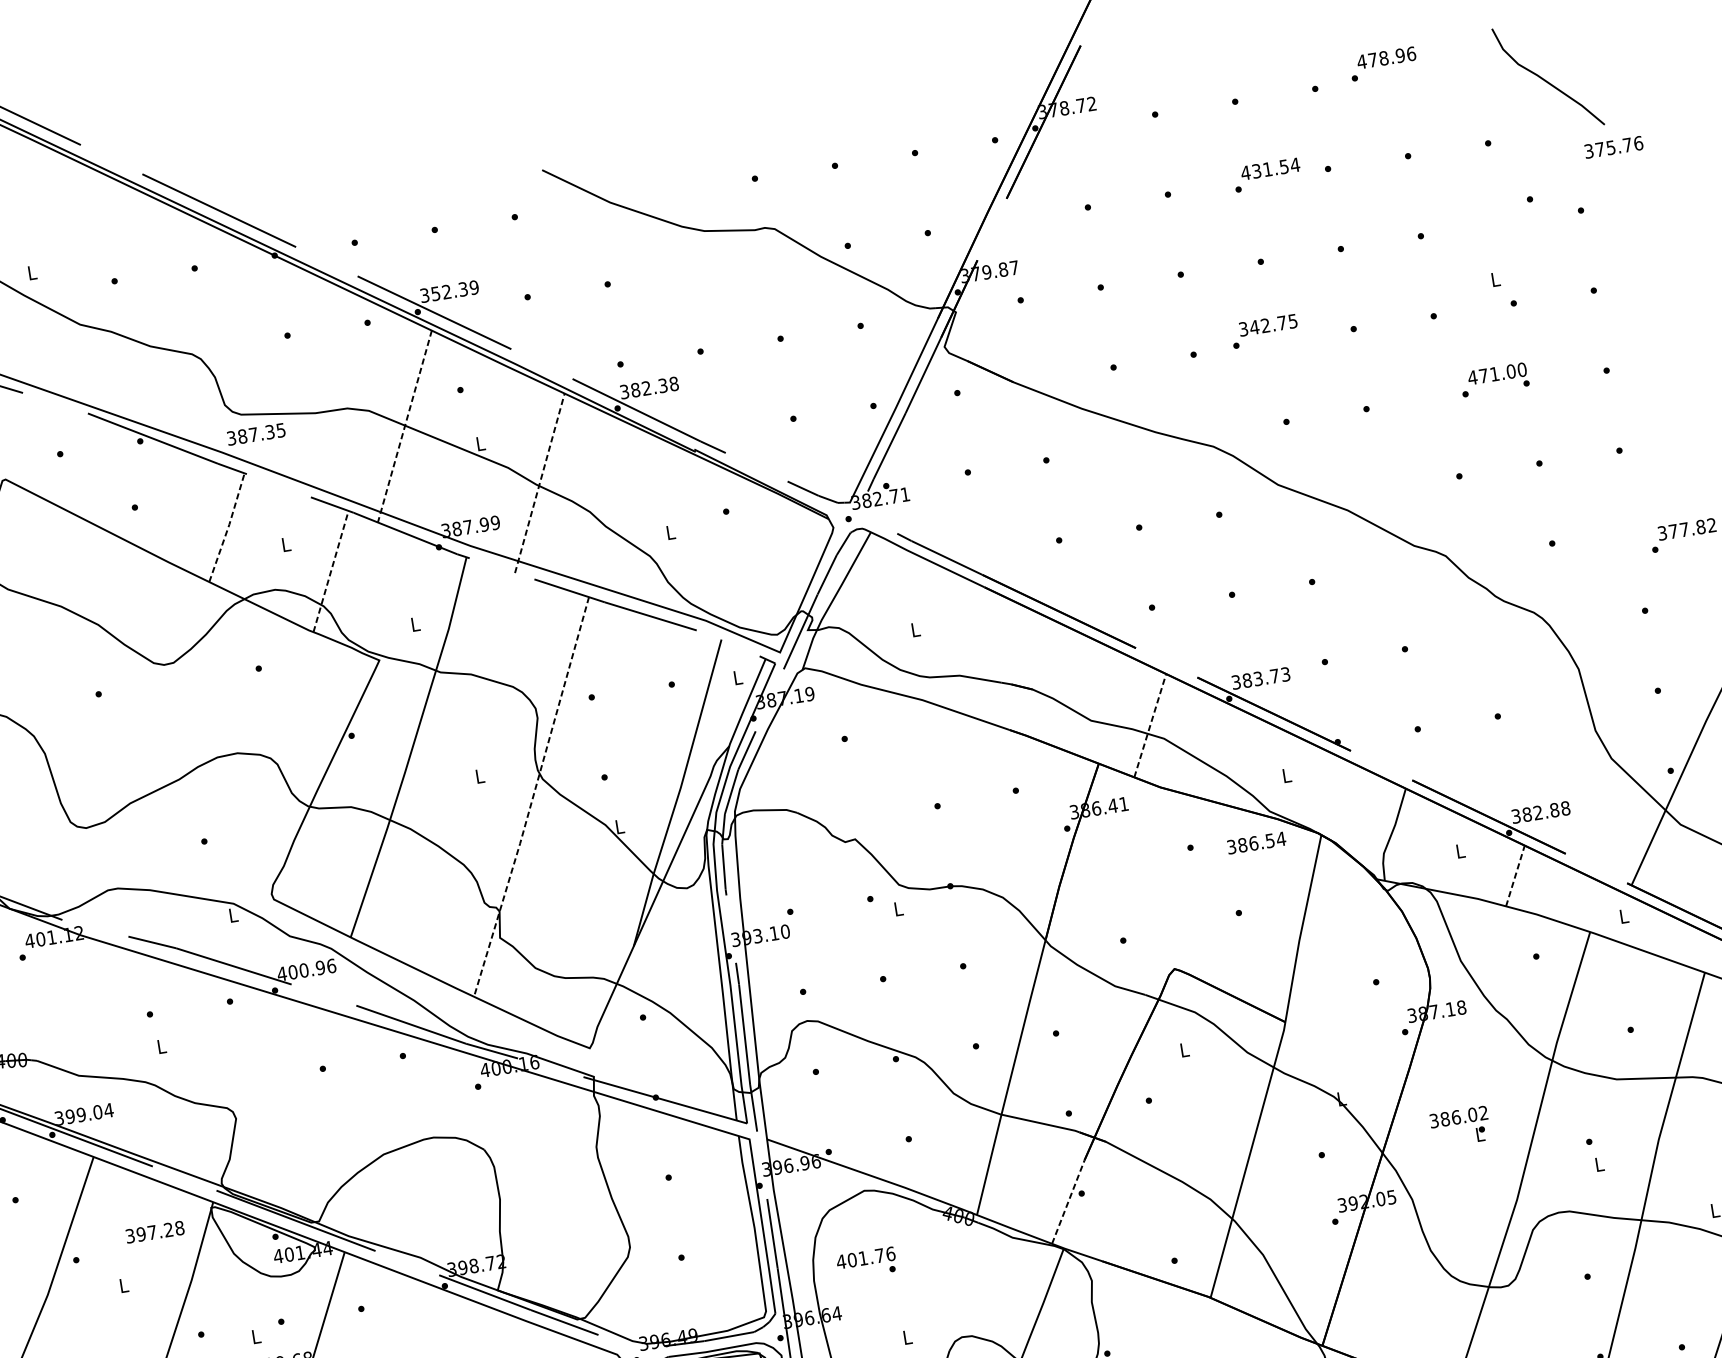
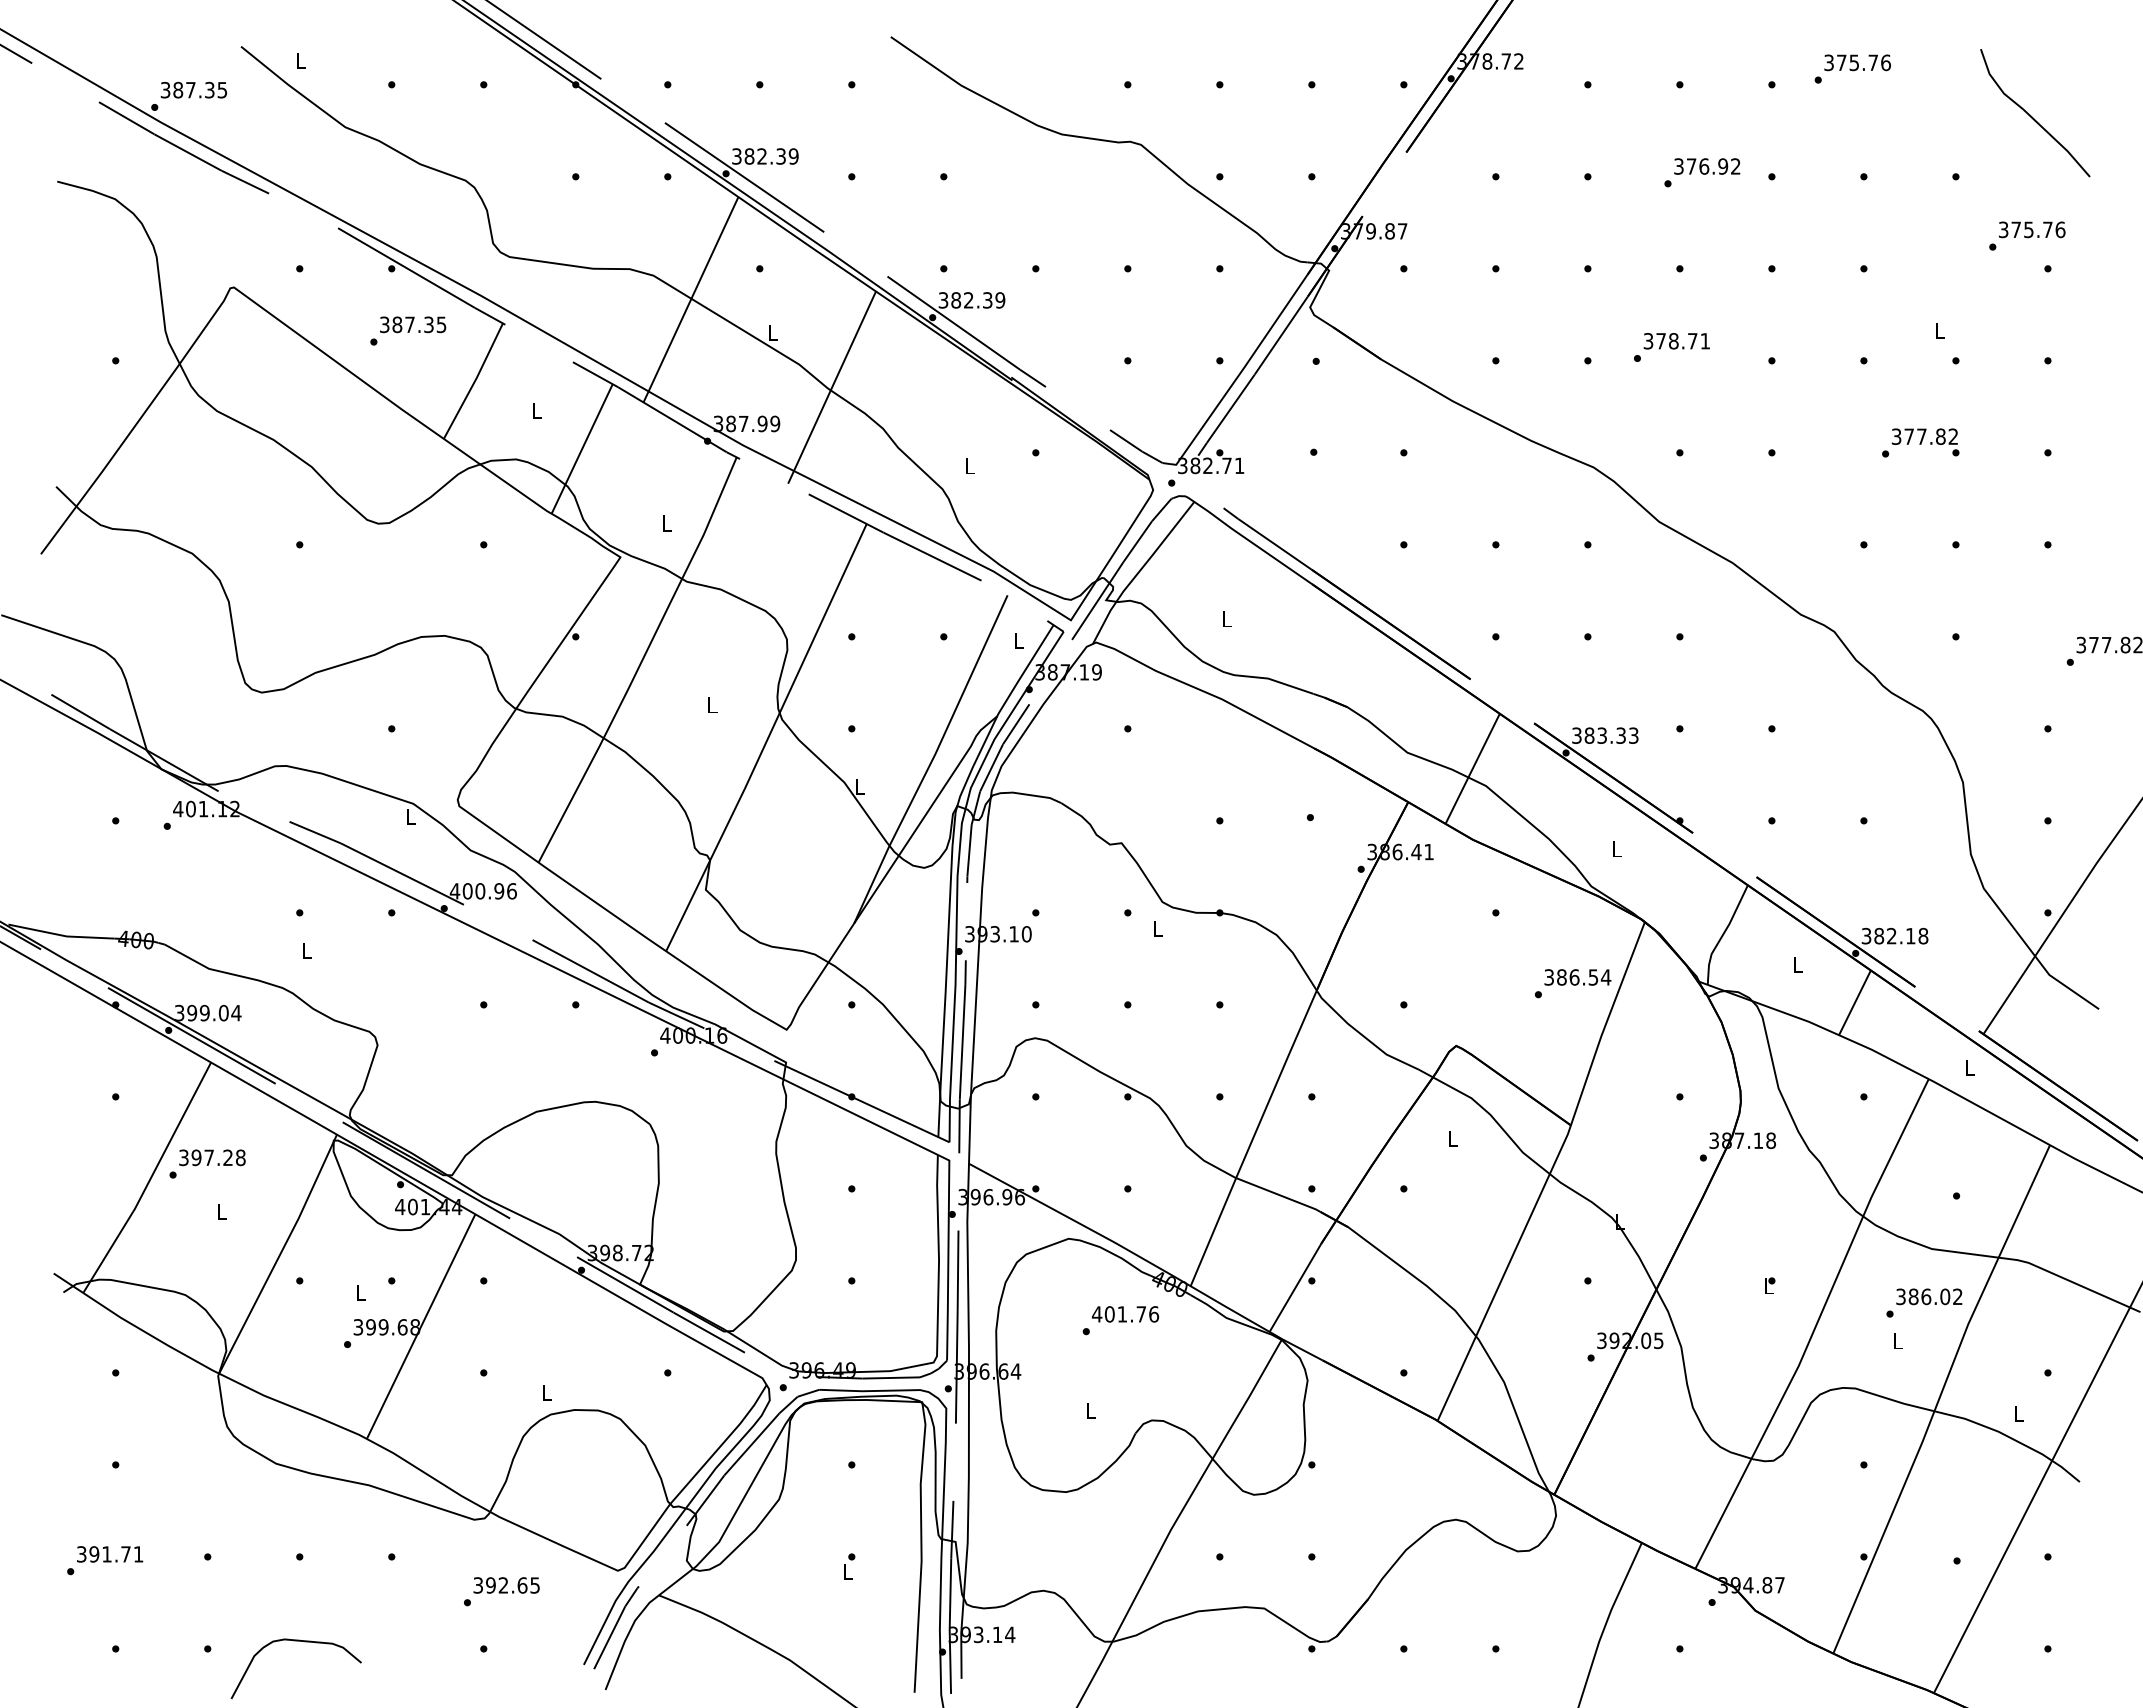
text: (1380, 58) -> (1850, 62), 478.96 -> 375.76
text: (1614, 146) -> (2032, 229), moved
text: (1270, 169) -> (1707, 166), 431.54 -> 376.92
text: (435, 293) -> (749, 156), 352.39 -> 382.39
text: (1273, 324) -> (1682, 341), 342.75 -> 378.71
text: (1496, 373) -> (1924, 436), 471.00 -> 377.82
text: (674, 384) -> (1000, 300), 382.38 -> 382.39
line: (404, 427) -> (690, 300), dashed -> solid
text: (256, 434) -> (413, 324), moved
line: (540, 483) -> (832, 387), dashed -> solid
line: (228, 526) -> (475, 380), dashed -> solid
line: (331, 571) -> (582, 449), dashed -> solid
text: (1274, 676) -> (1620, 735), 383.73 -> 383.33
line: (1150, 725) -> (1472, 768), dashed -> solid
line: (532, 798) -> (767, 739), dashed -> solid
text: (1554, 809) -> (1910, 935), 382.88 -> 382.18
text: (1256, 843) -> (1577, 977), moved
line: (1515, 875) -> (1855, 1002), dashed -> solid
text: (1458, 1116) -> (1929, 1296), moved
line: (1068, 1202) -> (1295, 1288), dashed -> solid
text: (155, 1231) -> (212, 1157), moved
text: (865, 1258) -> (1125, 1314), moved

